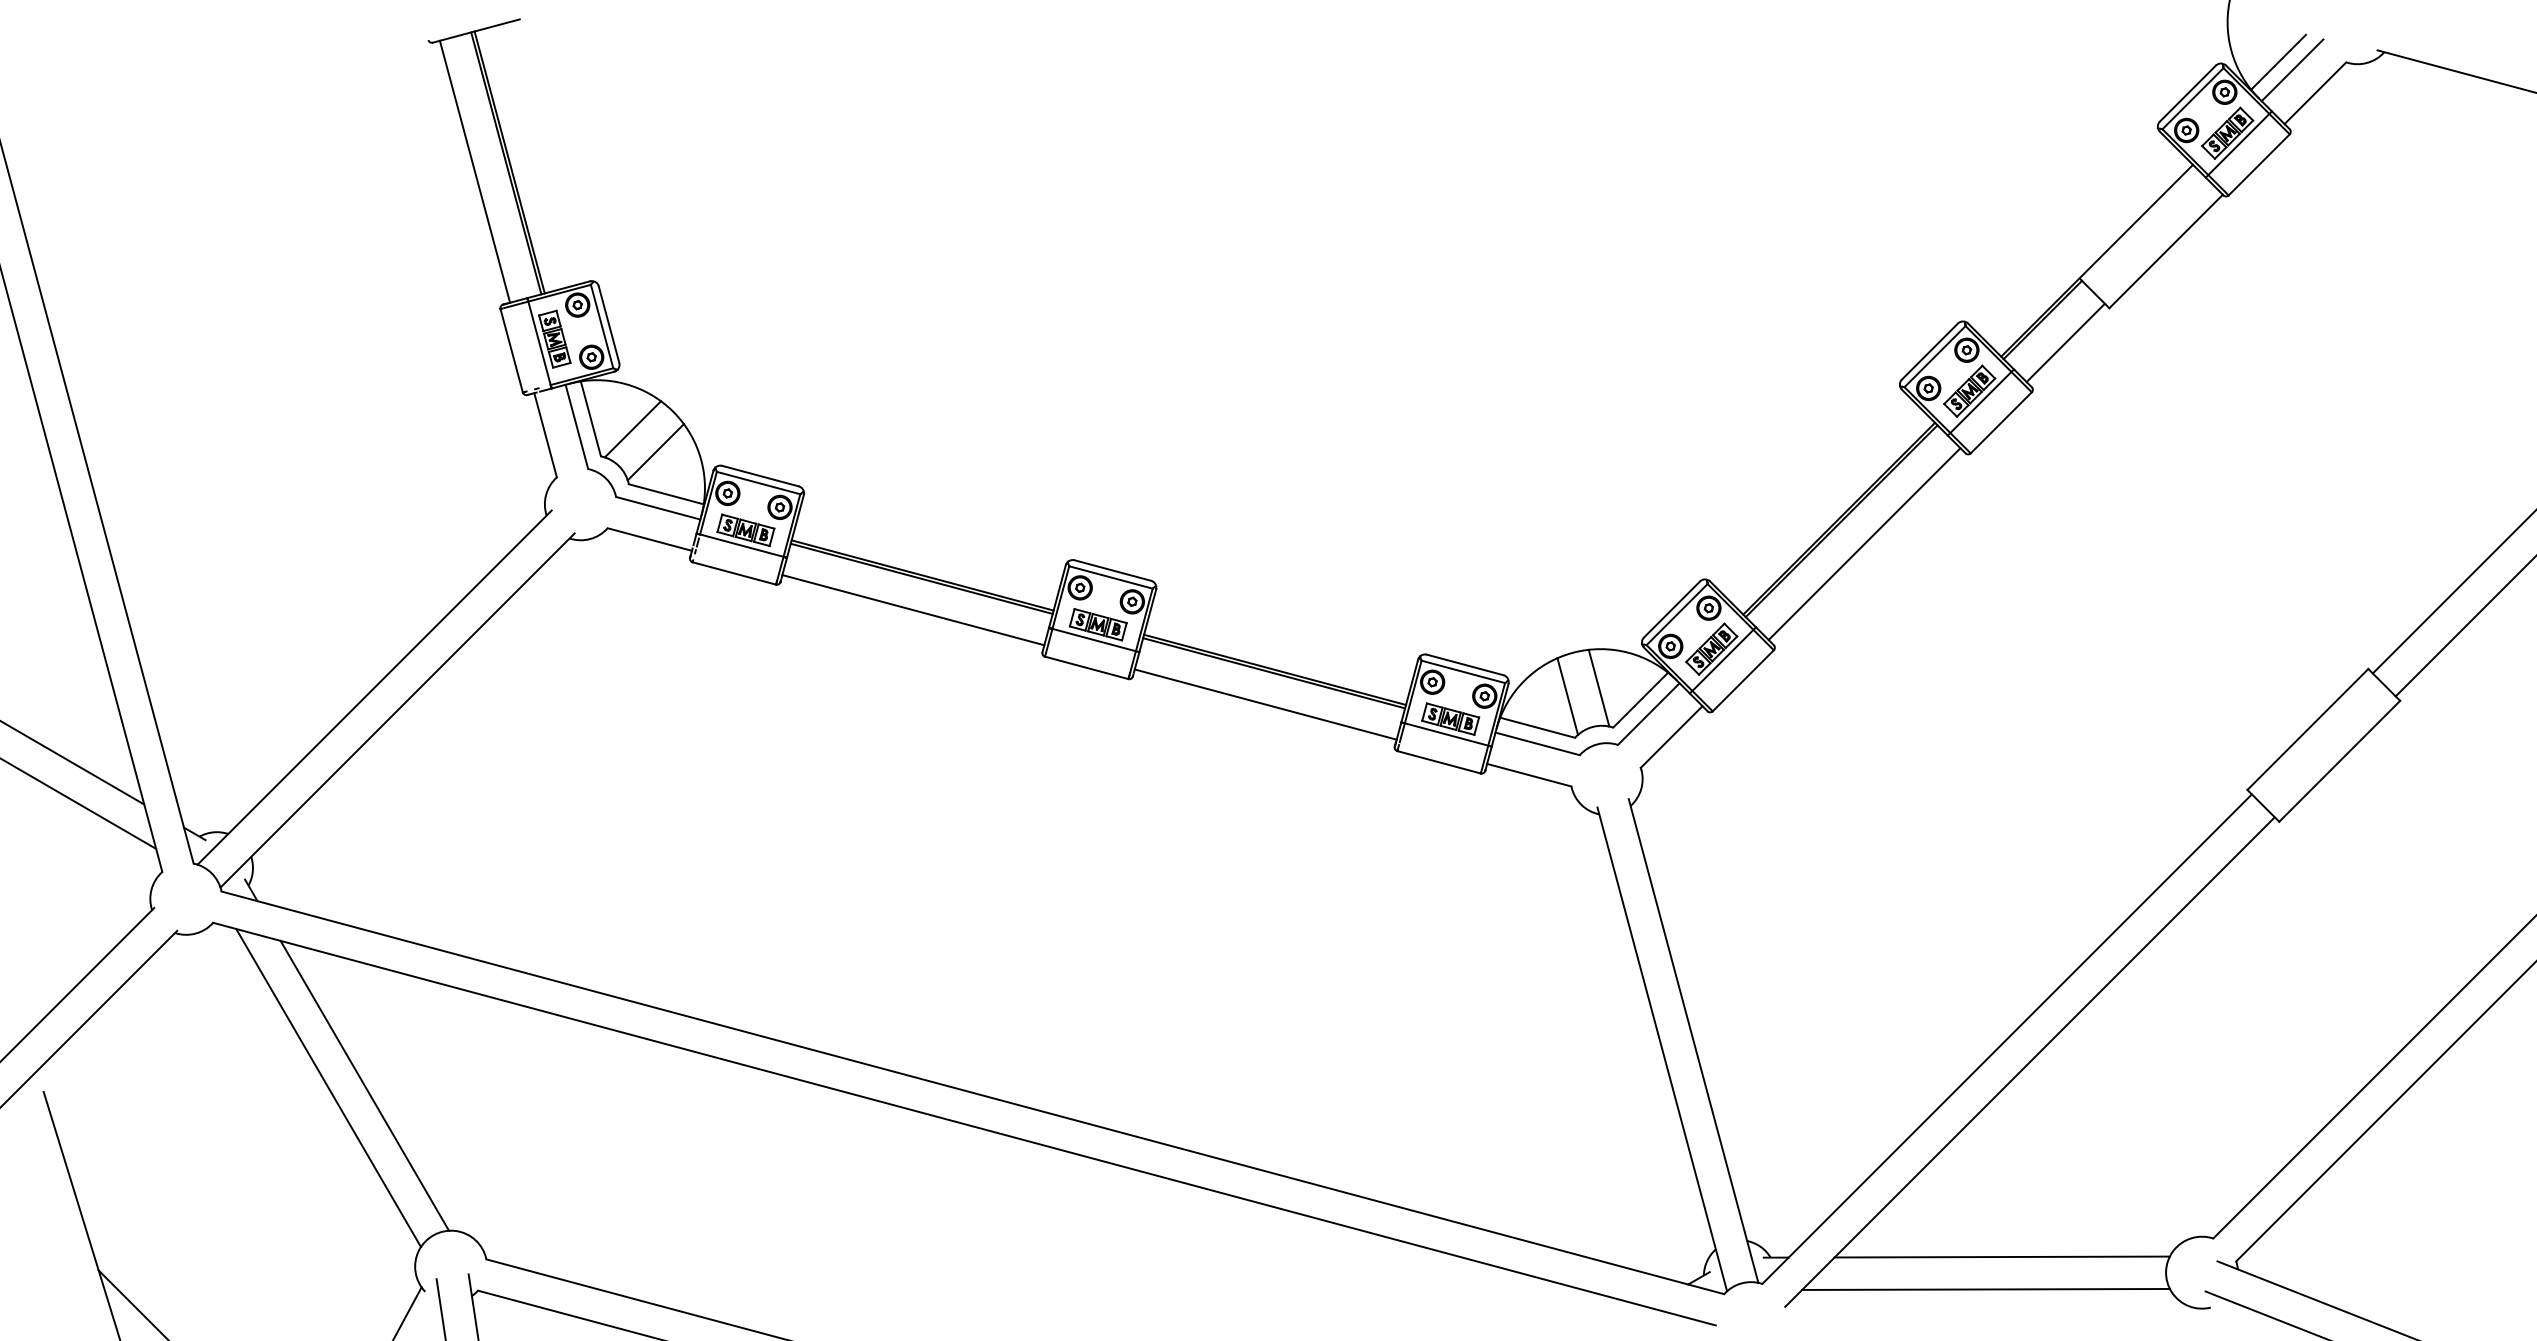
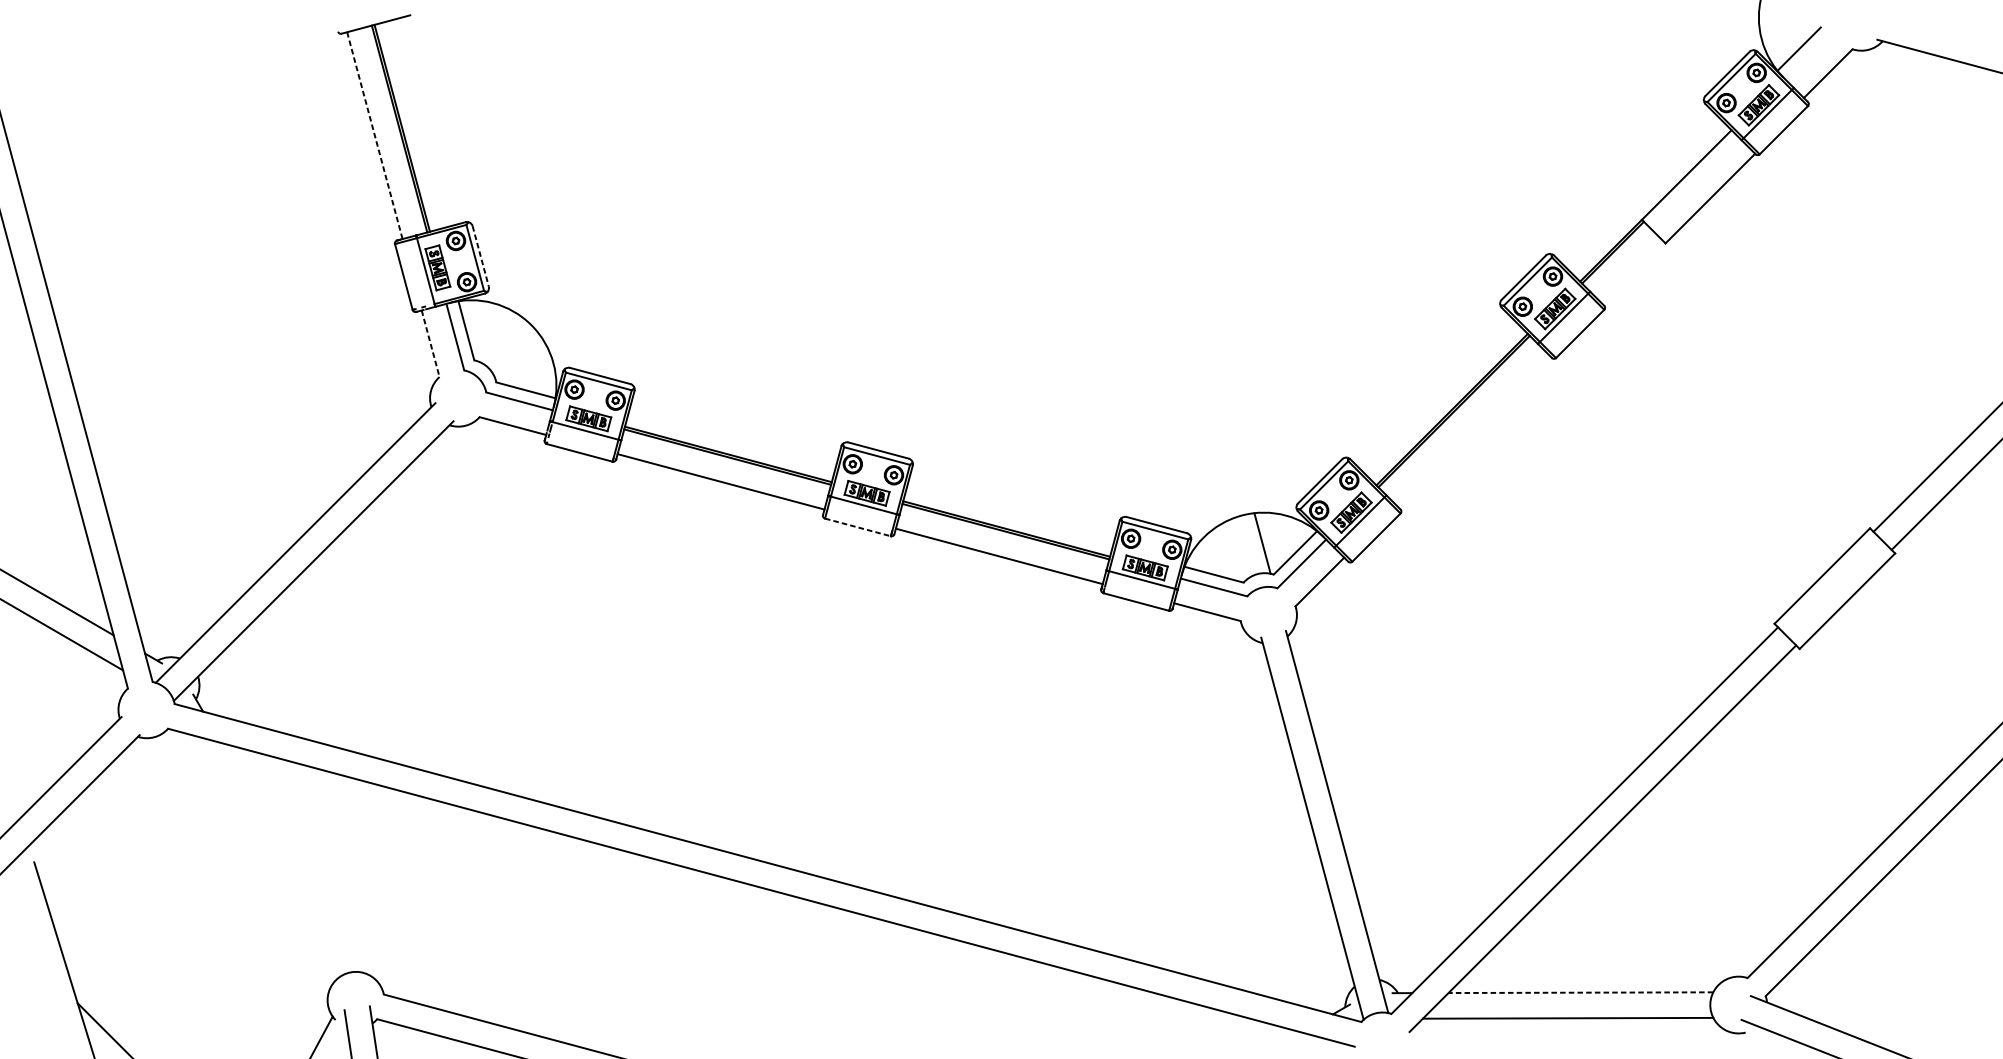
line: (2292, 70) -> (1810, 55), removed
line: (475, 171) -> (375, 135), solid -> dashed
line: (609, 324) -> (481, 256), solid -> dashed
line: (2065, 342) -> (1630, 270), removed
line: (632, 429) -> (499, 339), removed
line: (545, 435) -> (430, 343), solid -> dashed
line: (655, 452) -> (517, 357), removed
line: (1864, 544) -> (1472, 429), removed
line: (1087, 668) -> (858, 527), solid -> dashed
line: (1567, 696) -> (1237, 550), removed
line: (364, 1085) -> (287, 857), removed
line: (328, 1088) -> (259, 859), removed
line: (2002, 1257) -> (1581, 993), solid -> dashed

